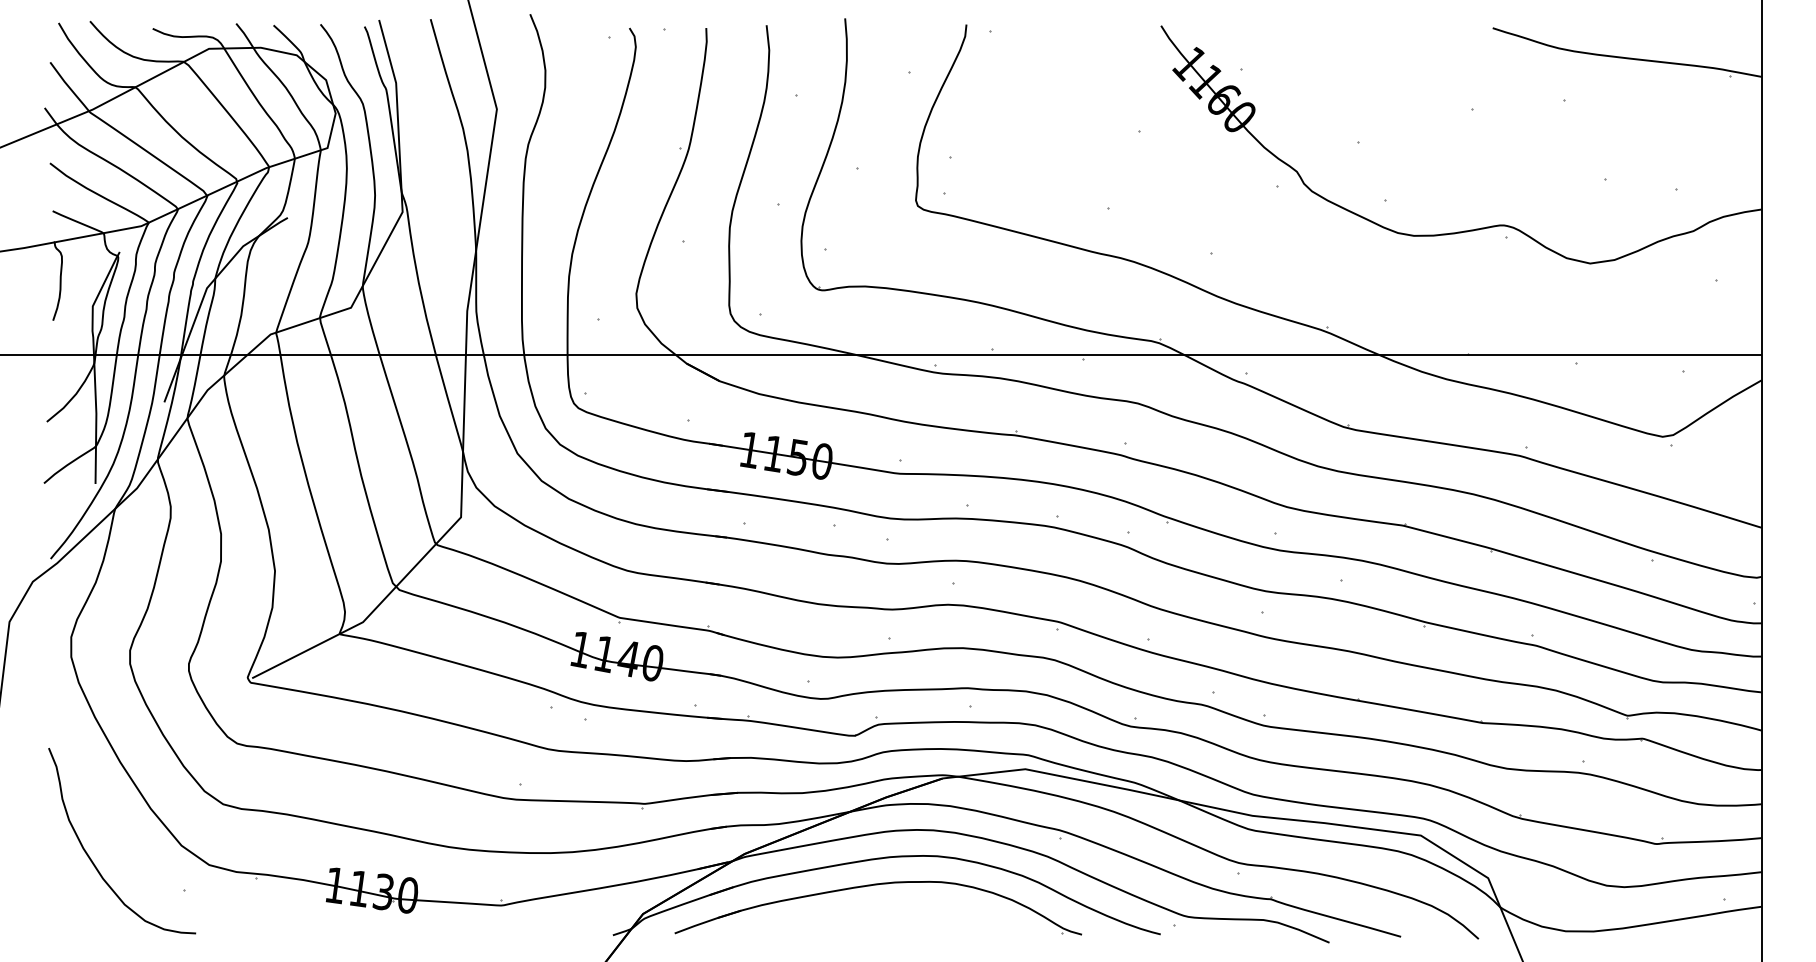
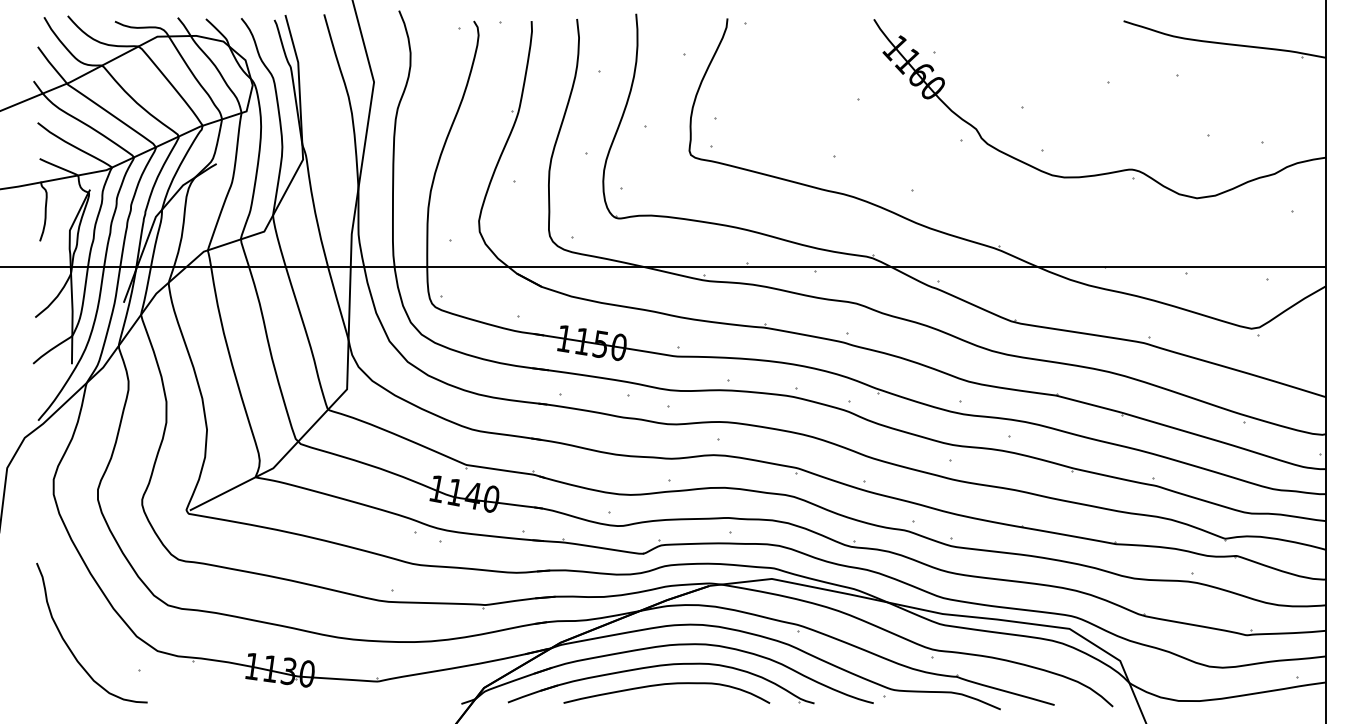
curve: (881, 910) -> (663, 685), added

